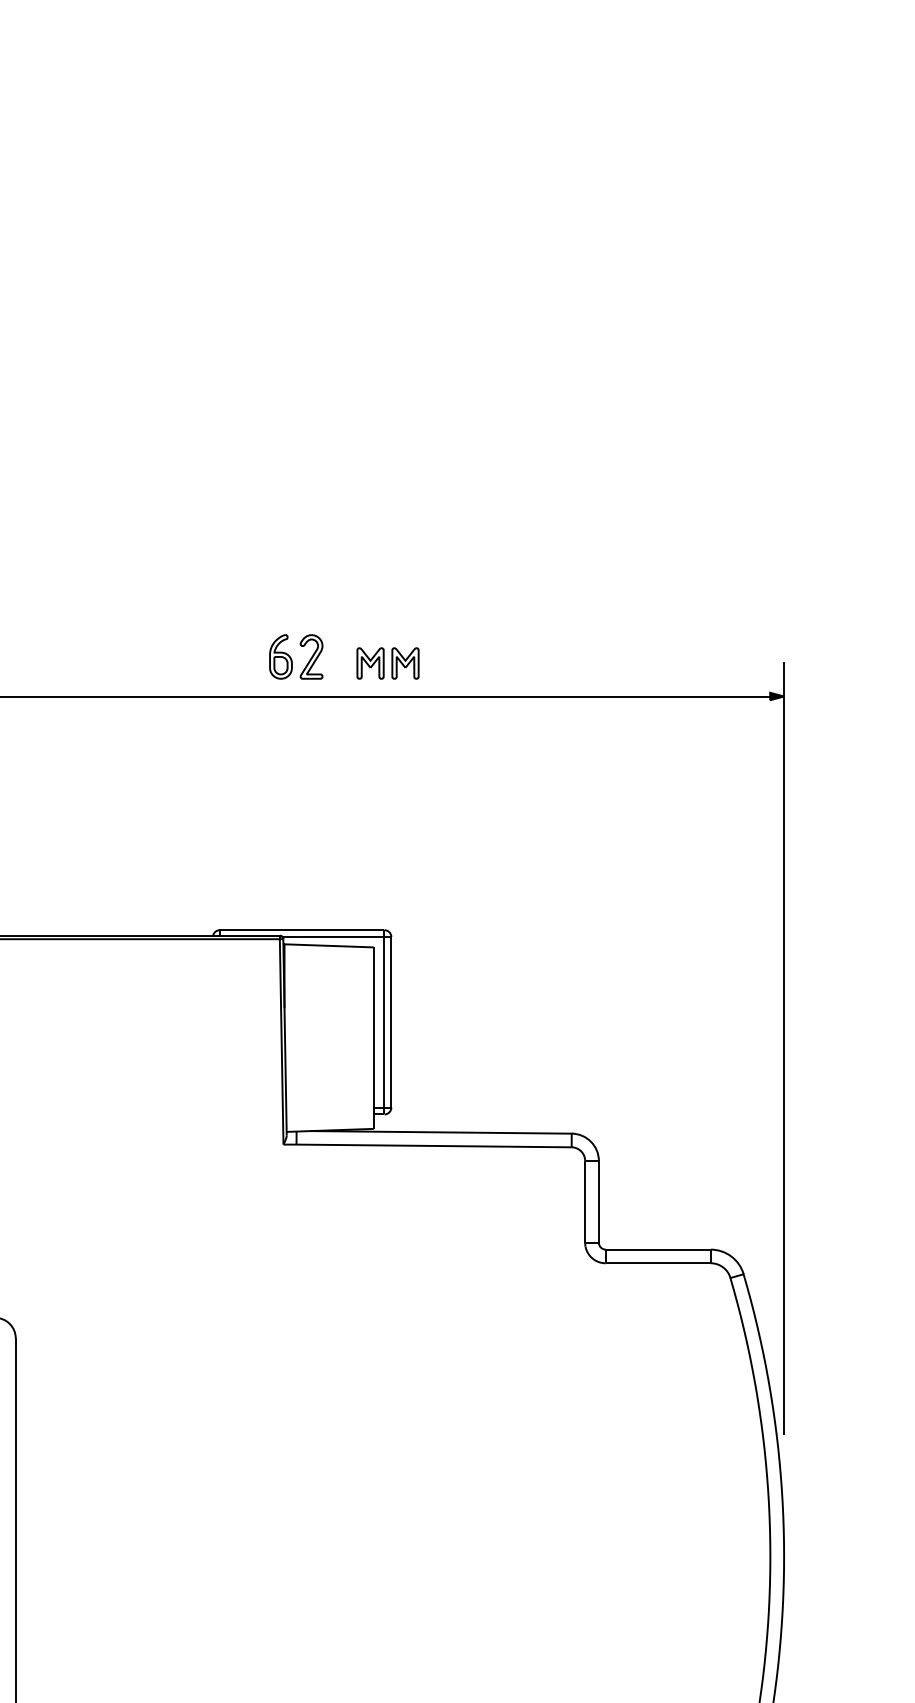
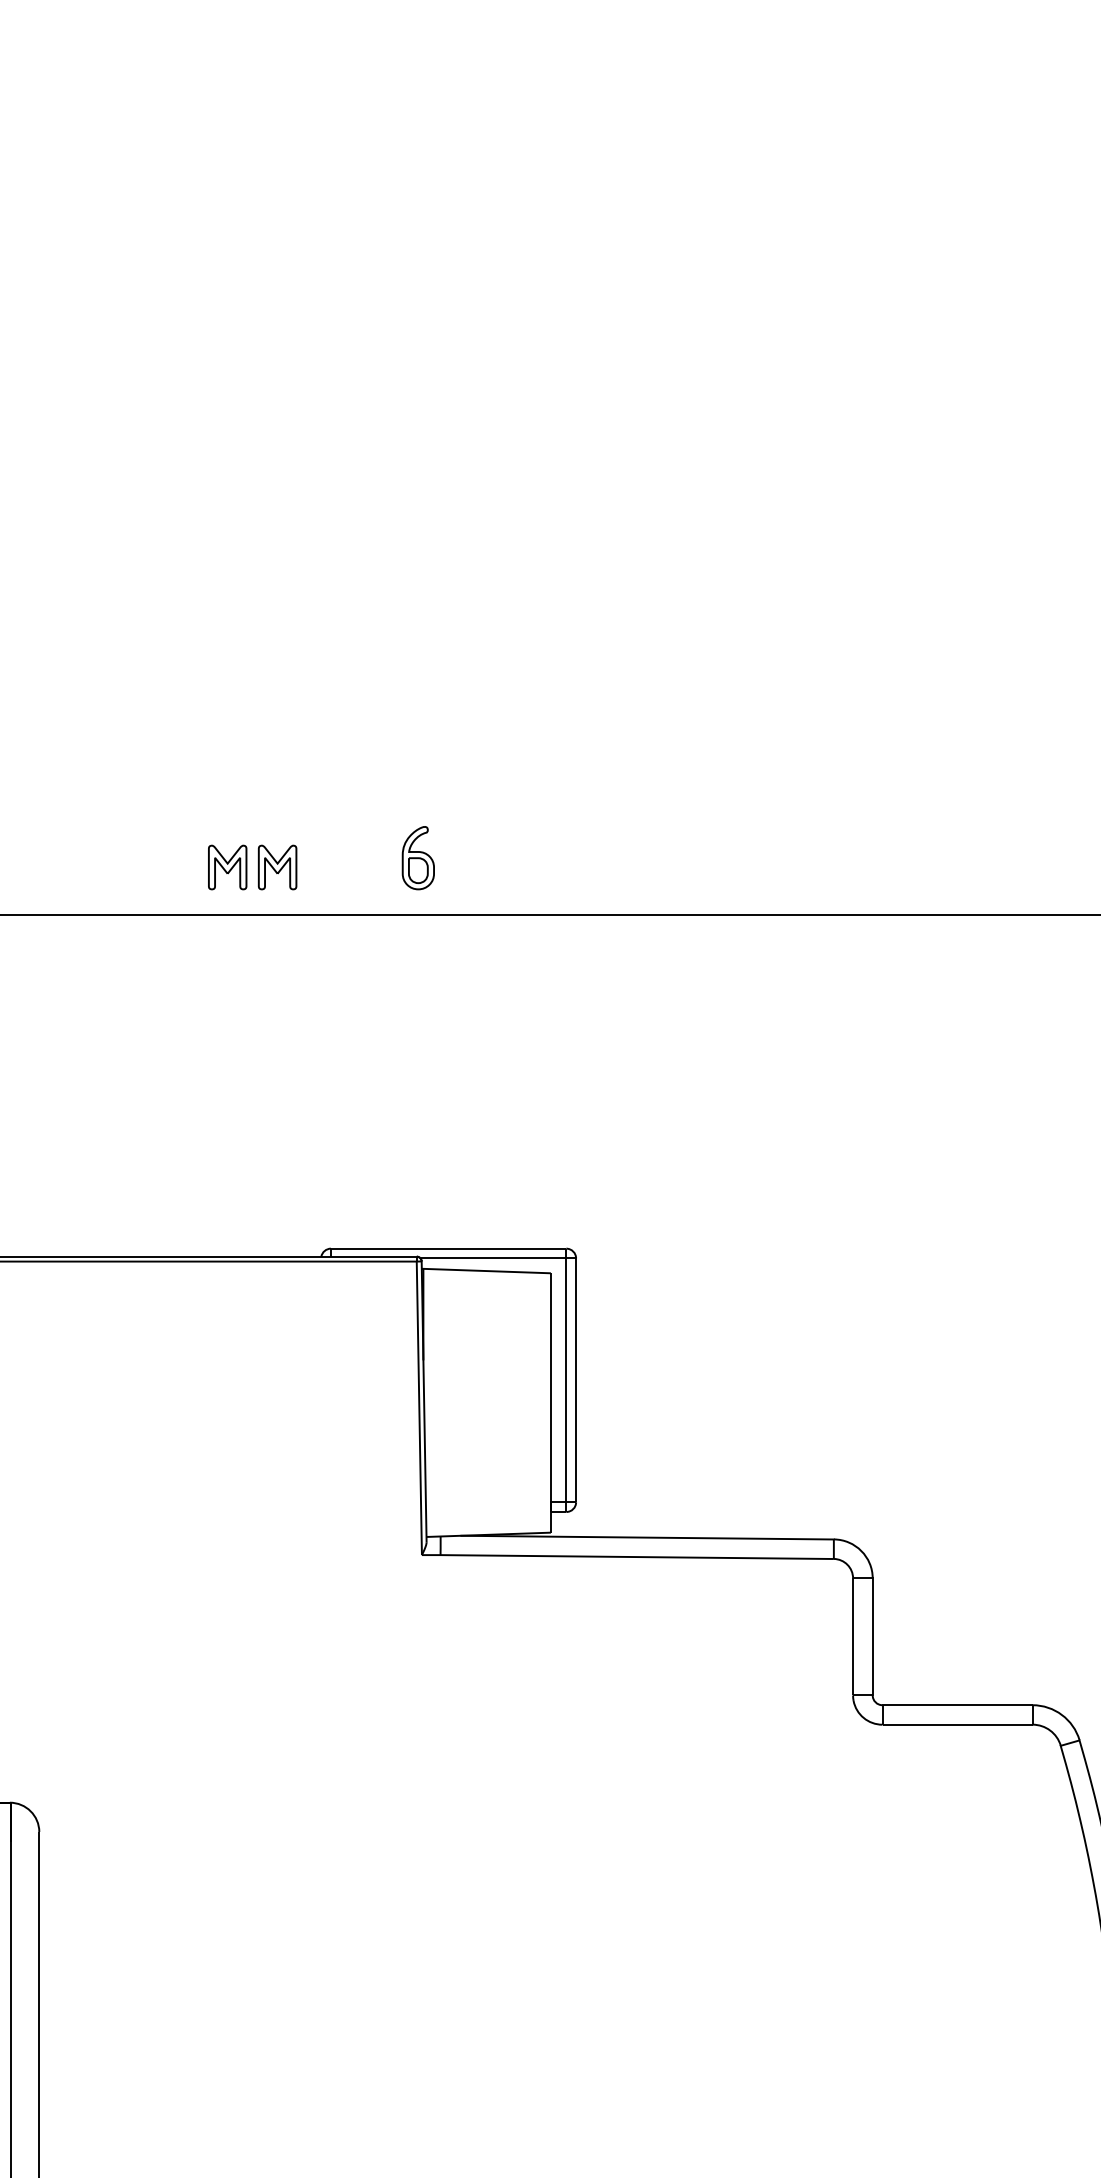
part: (311, 656) -> (461, 857), removed
part: (387, 663) -> (251, 867), moved

